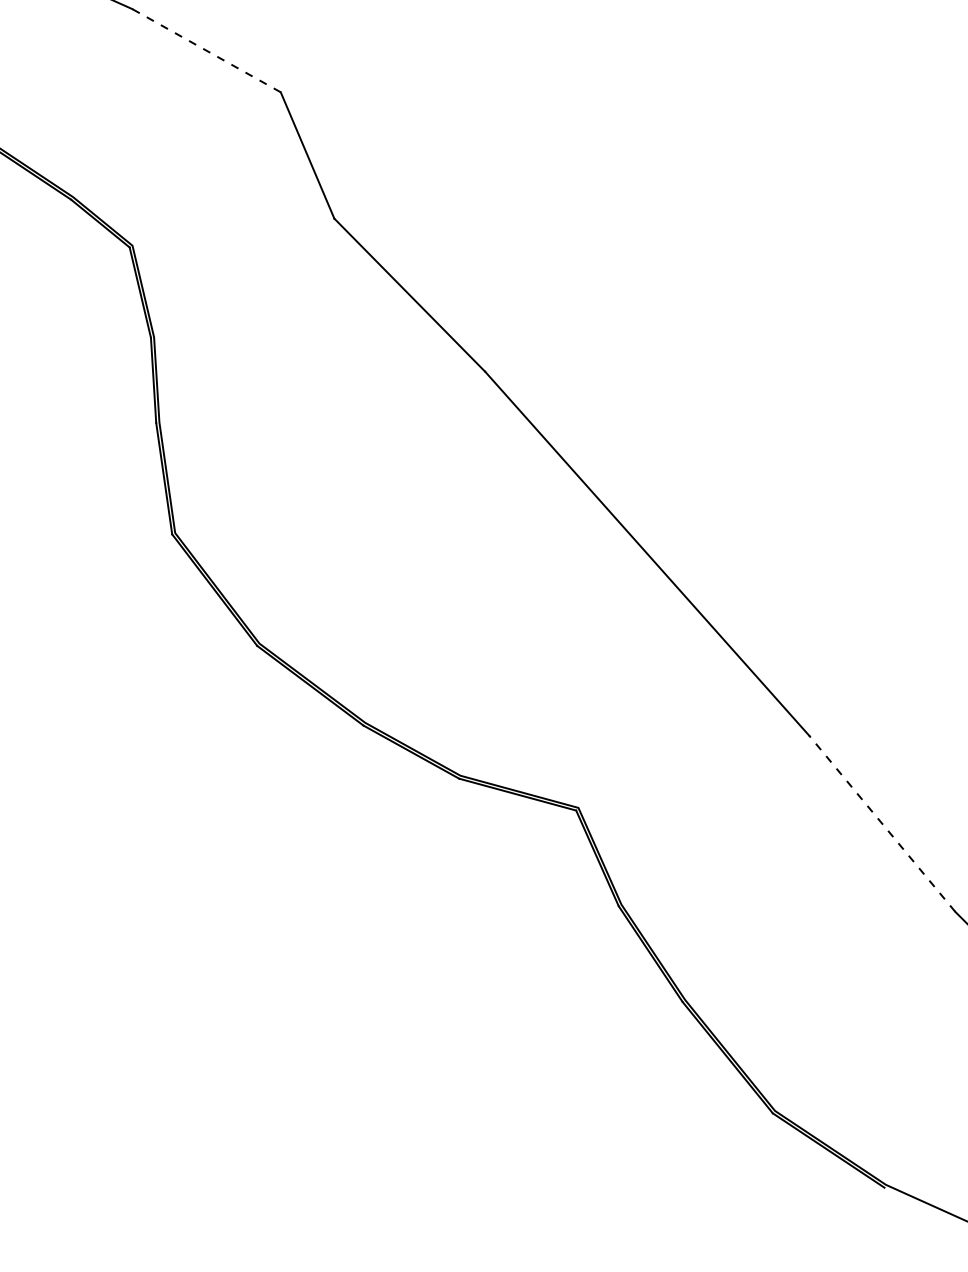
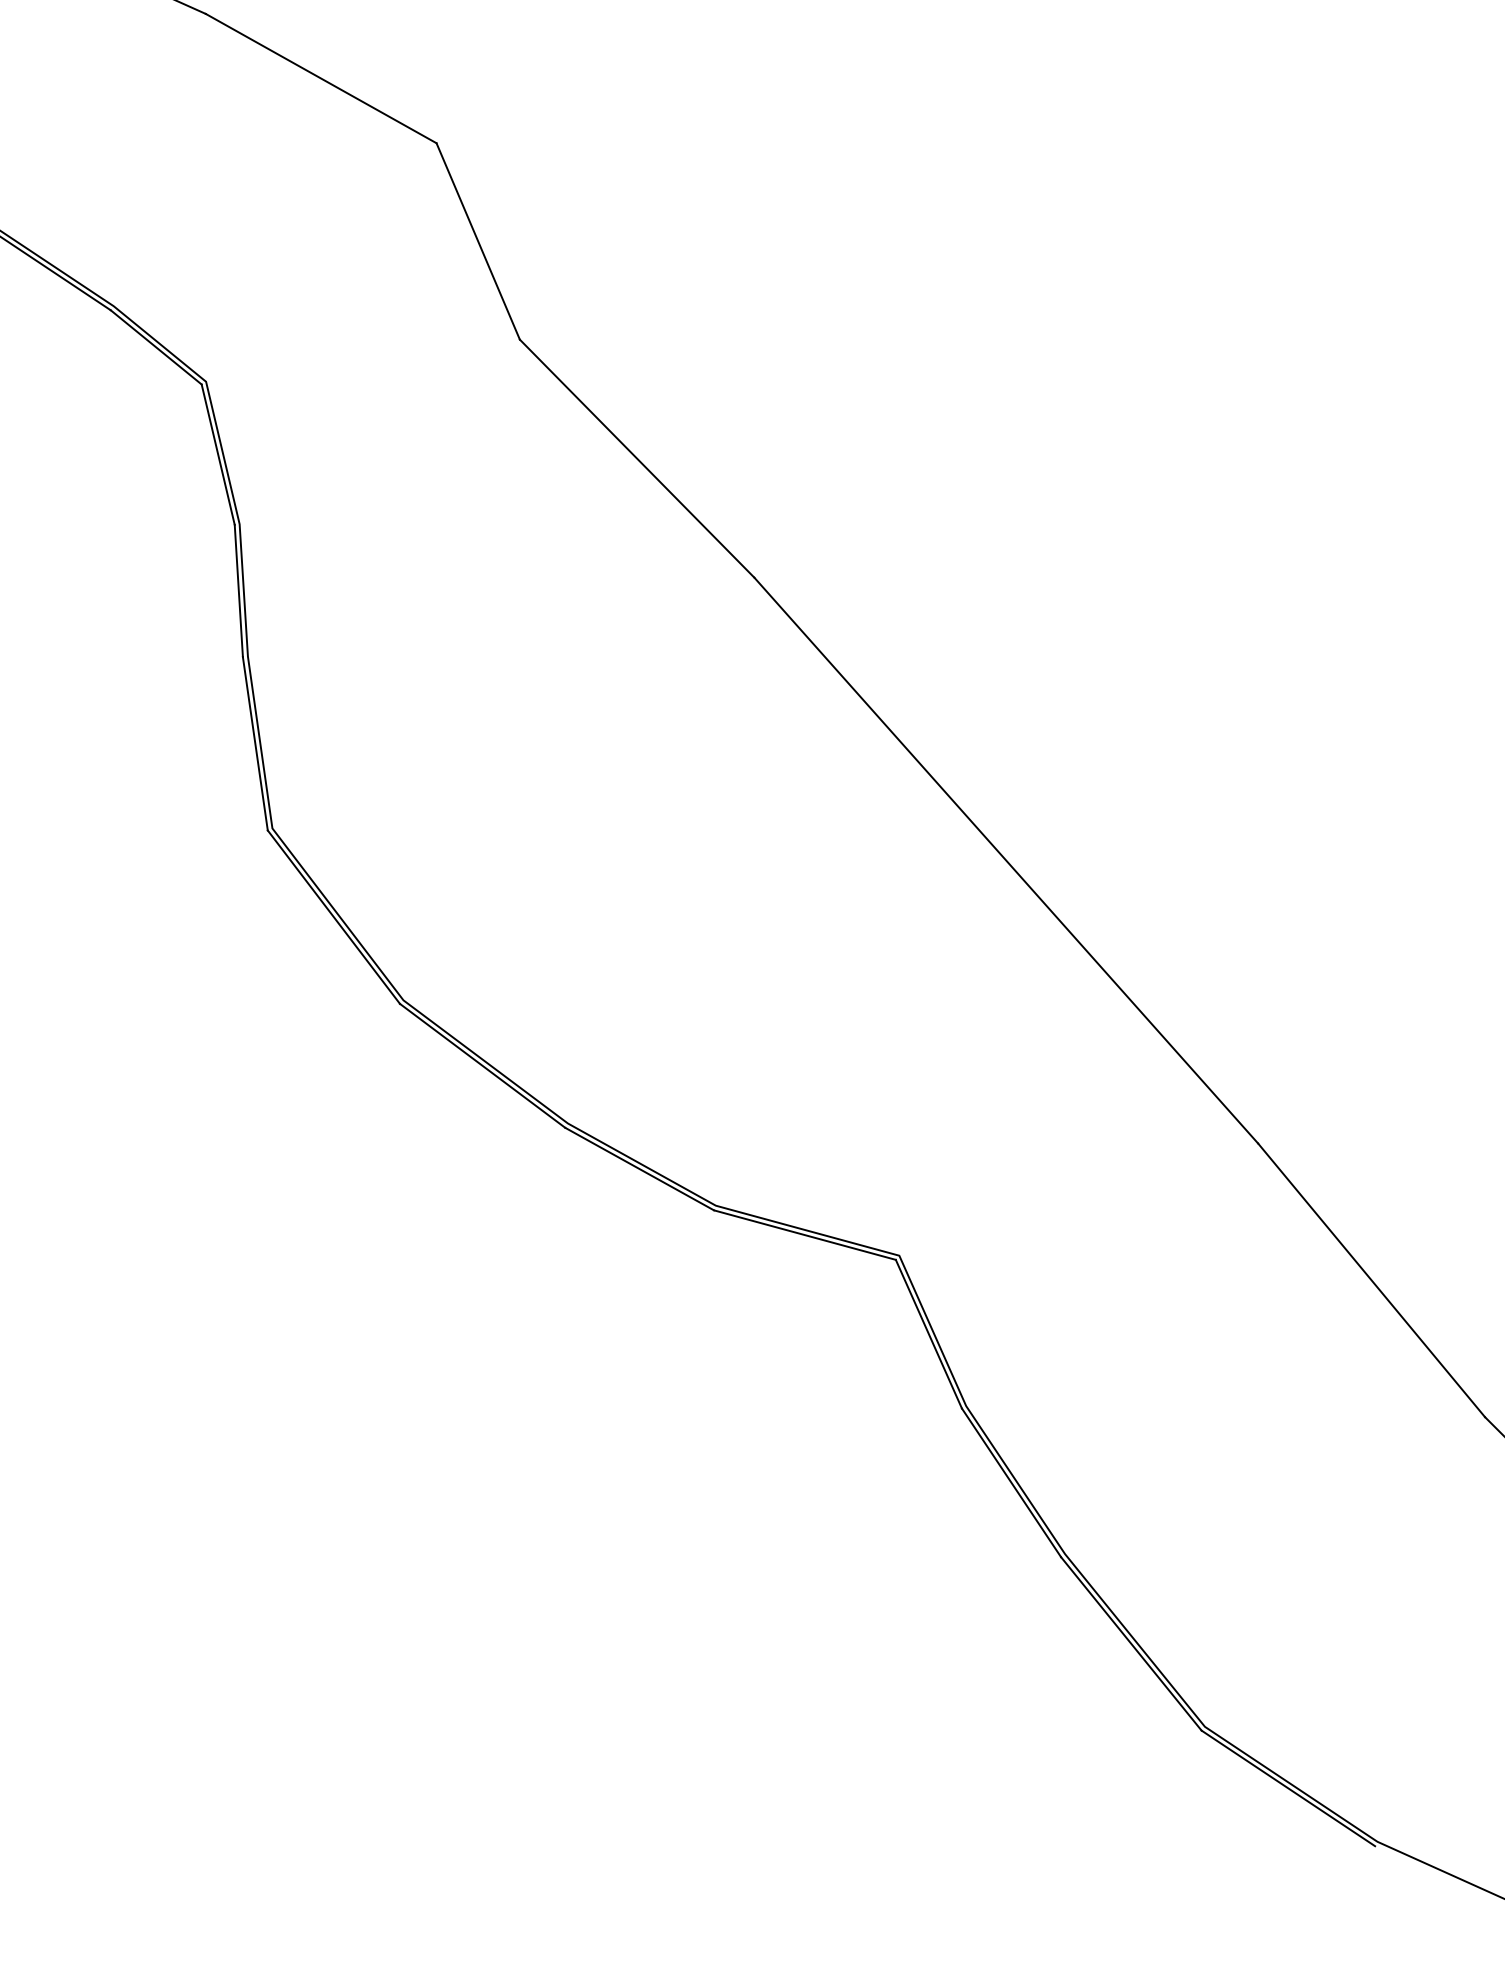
line: (206, 50) -> (321, 78), dashed -> solid
line: (881, 823) -> (1370, 1279), dashed -> solid

